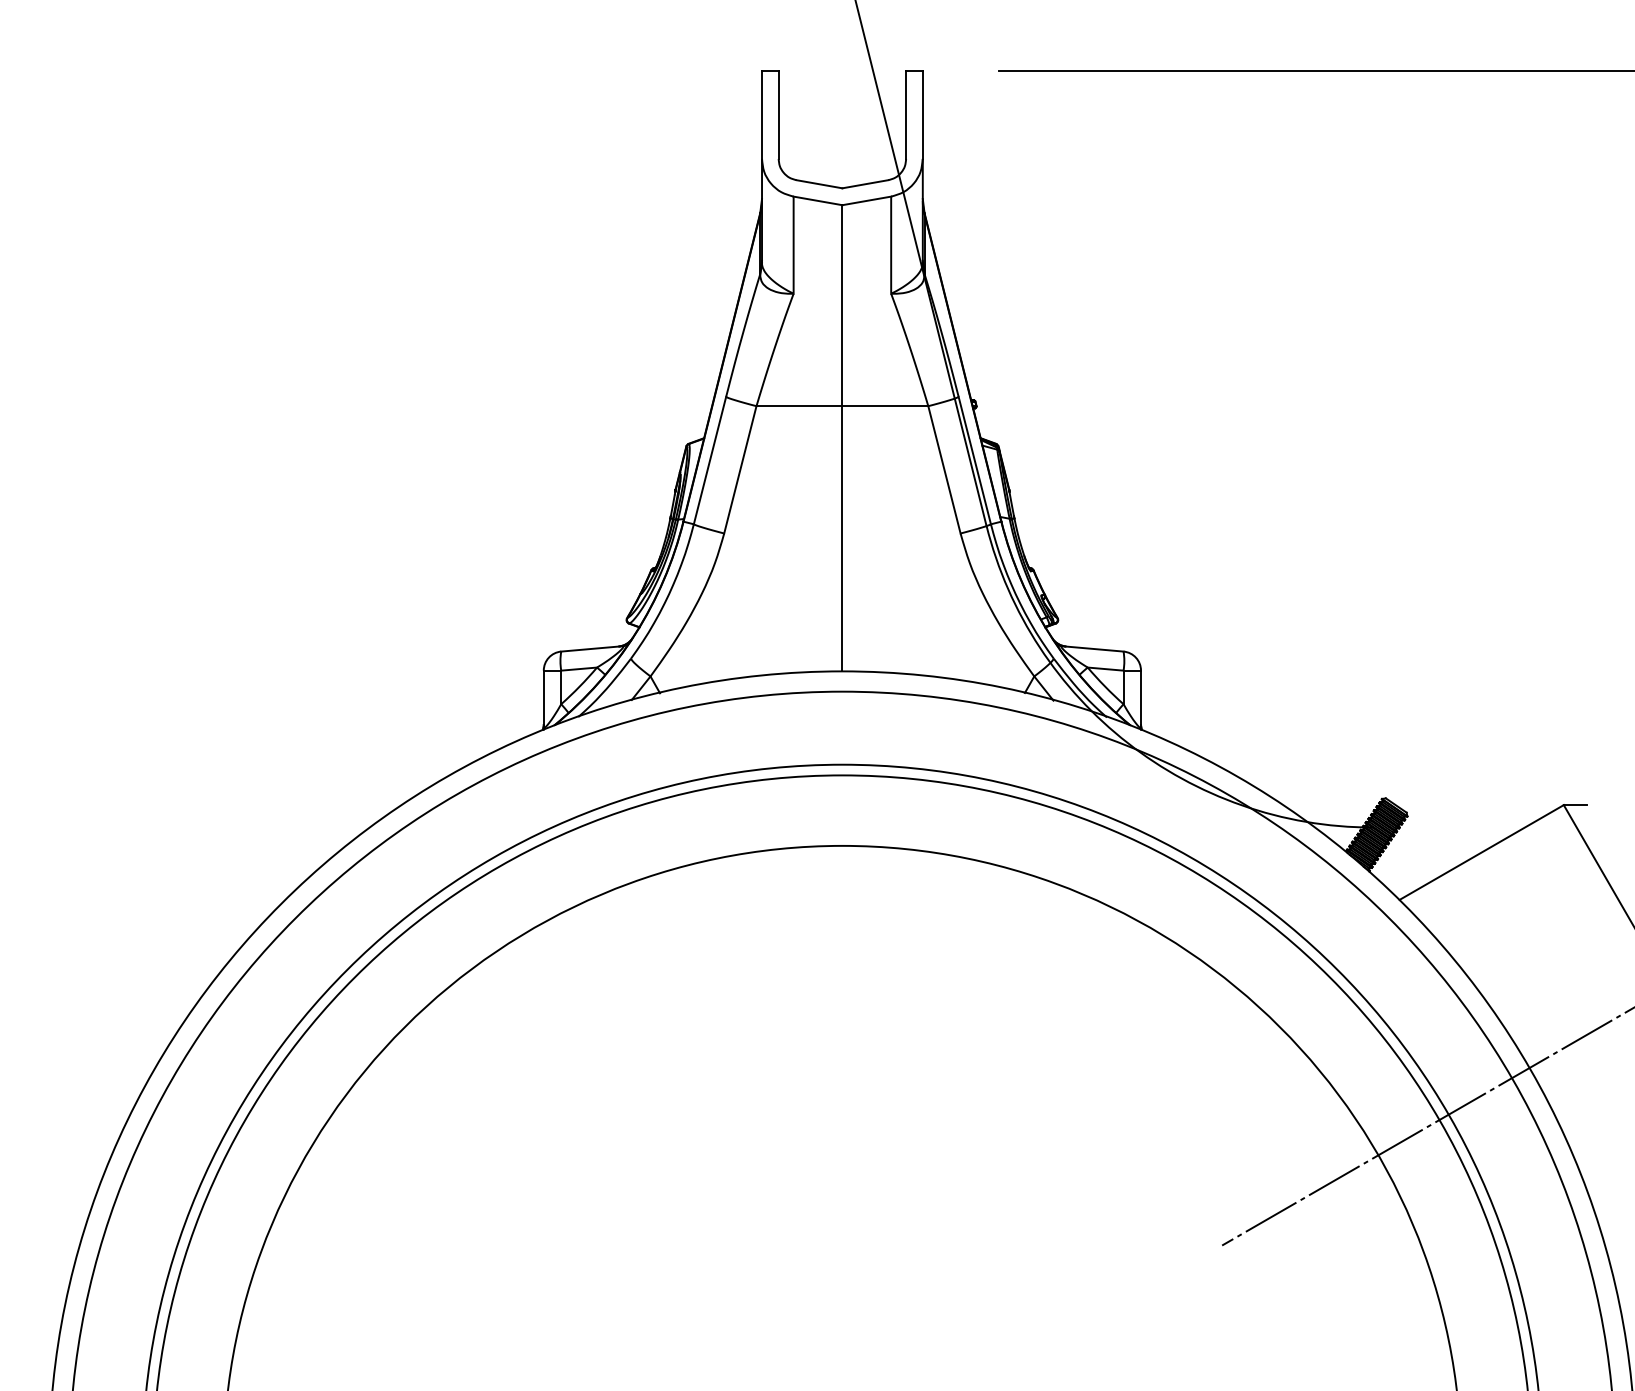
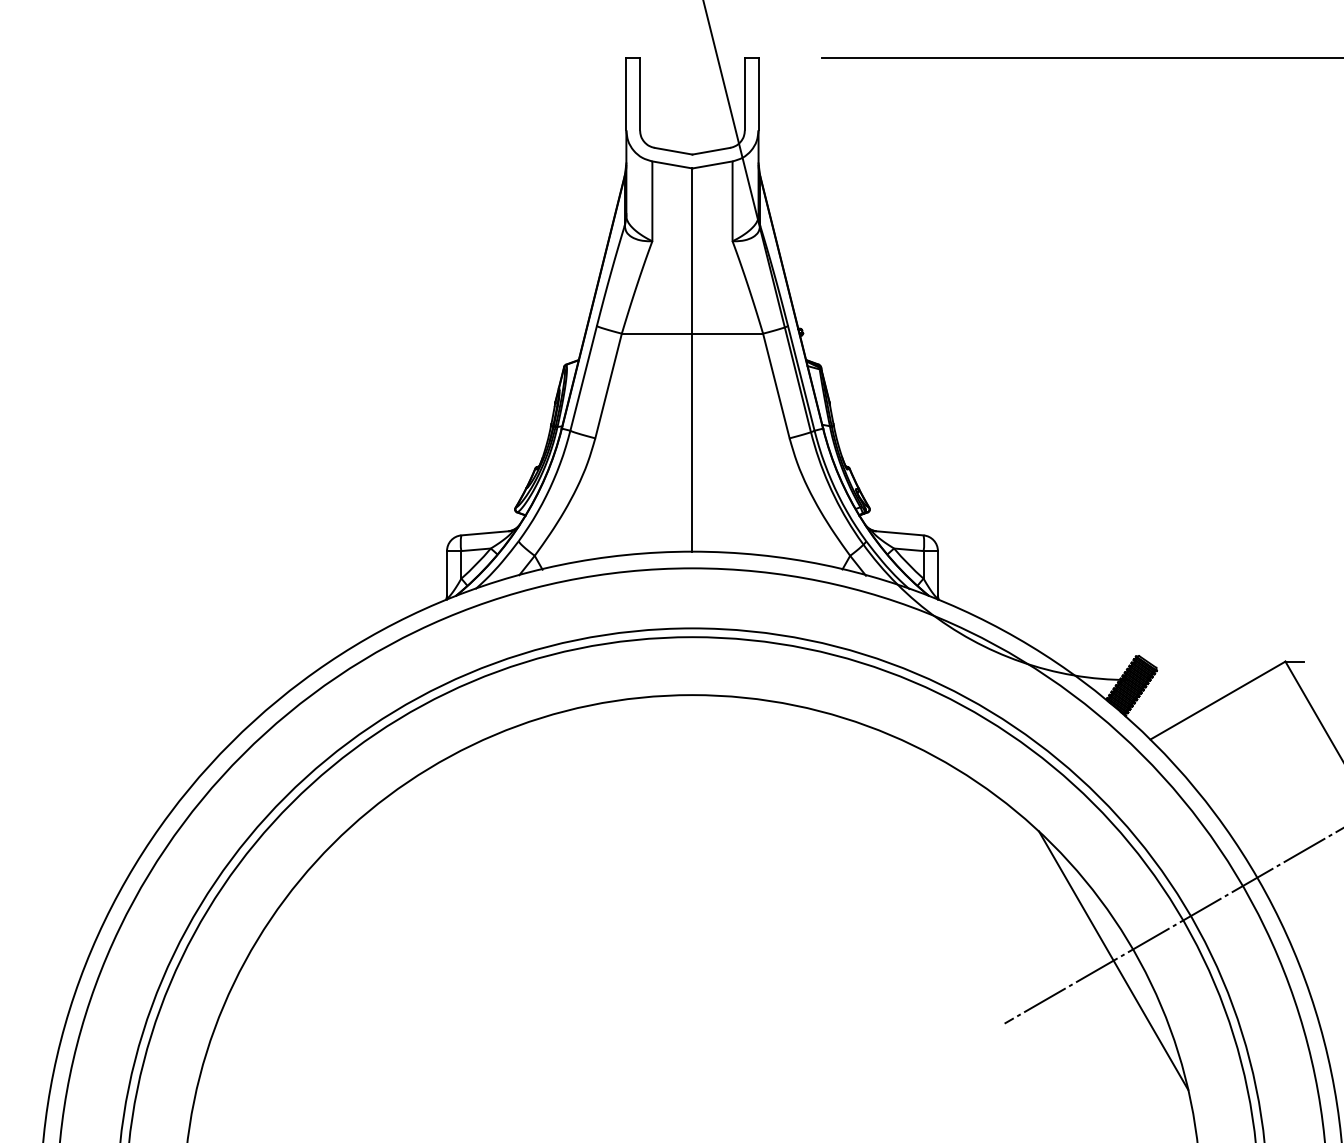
line: (1354, 1168) -> (1113, 960), added

